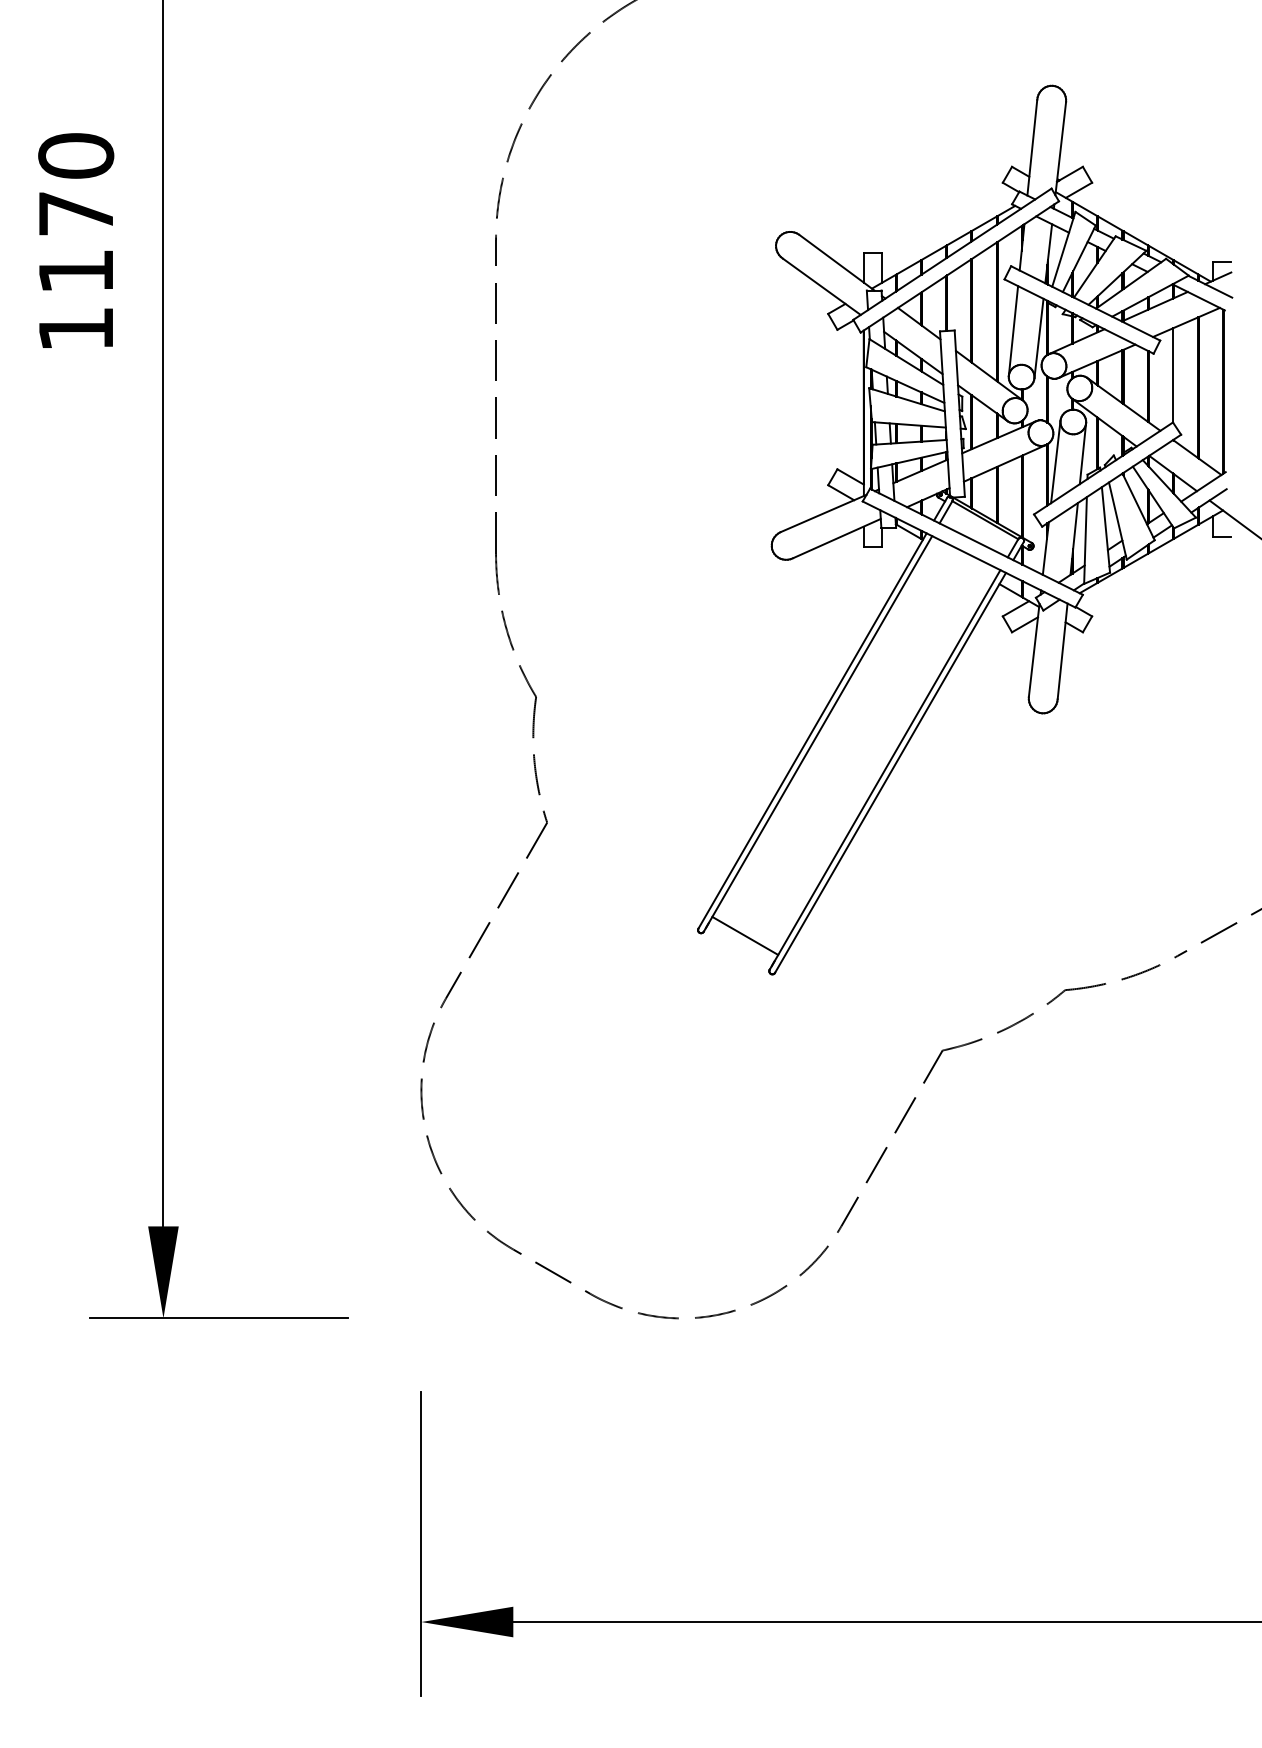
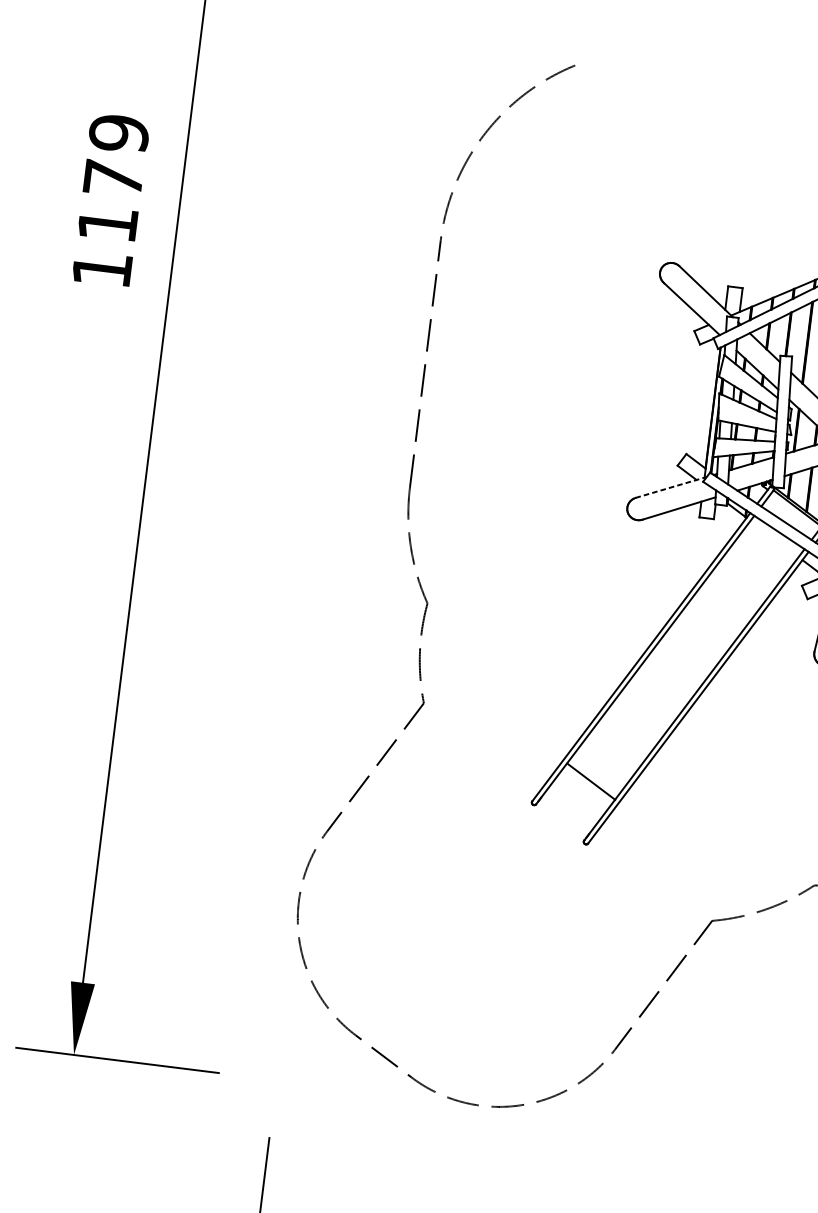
text: (76, 156) -> (119, 133), 1170 -> 1179
line: (823, 513) -> (671, 487), solid -> dashed
line: (745, 935) -> (591, 781), moved

